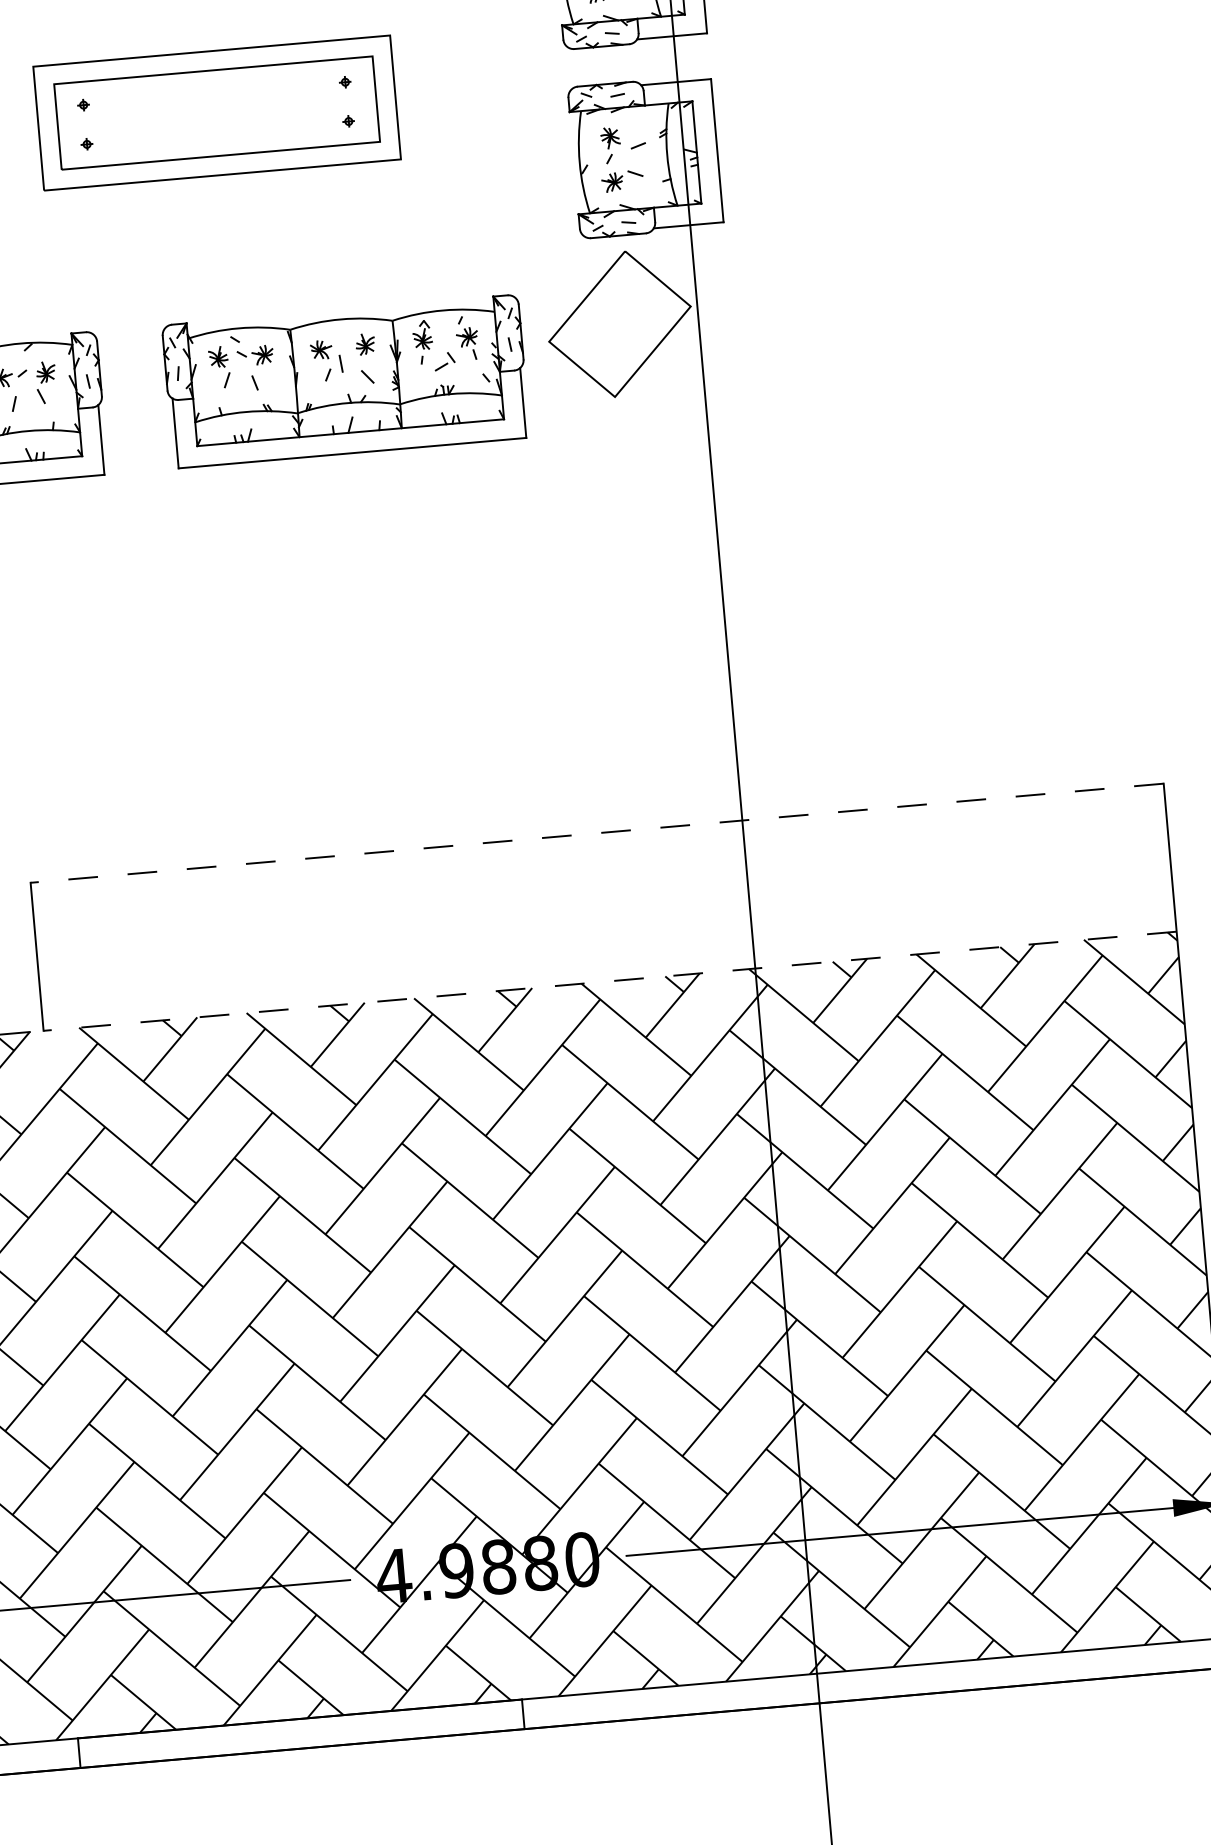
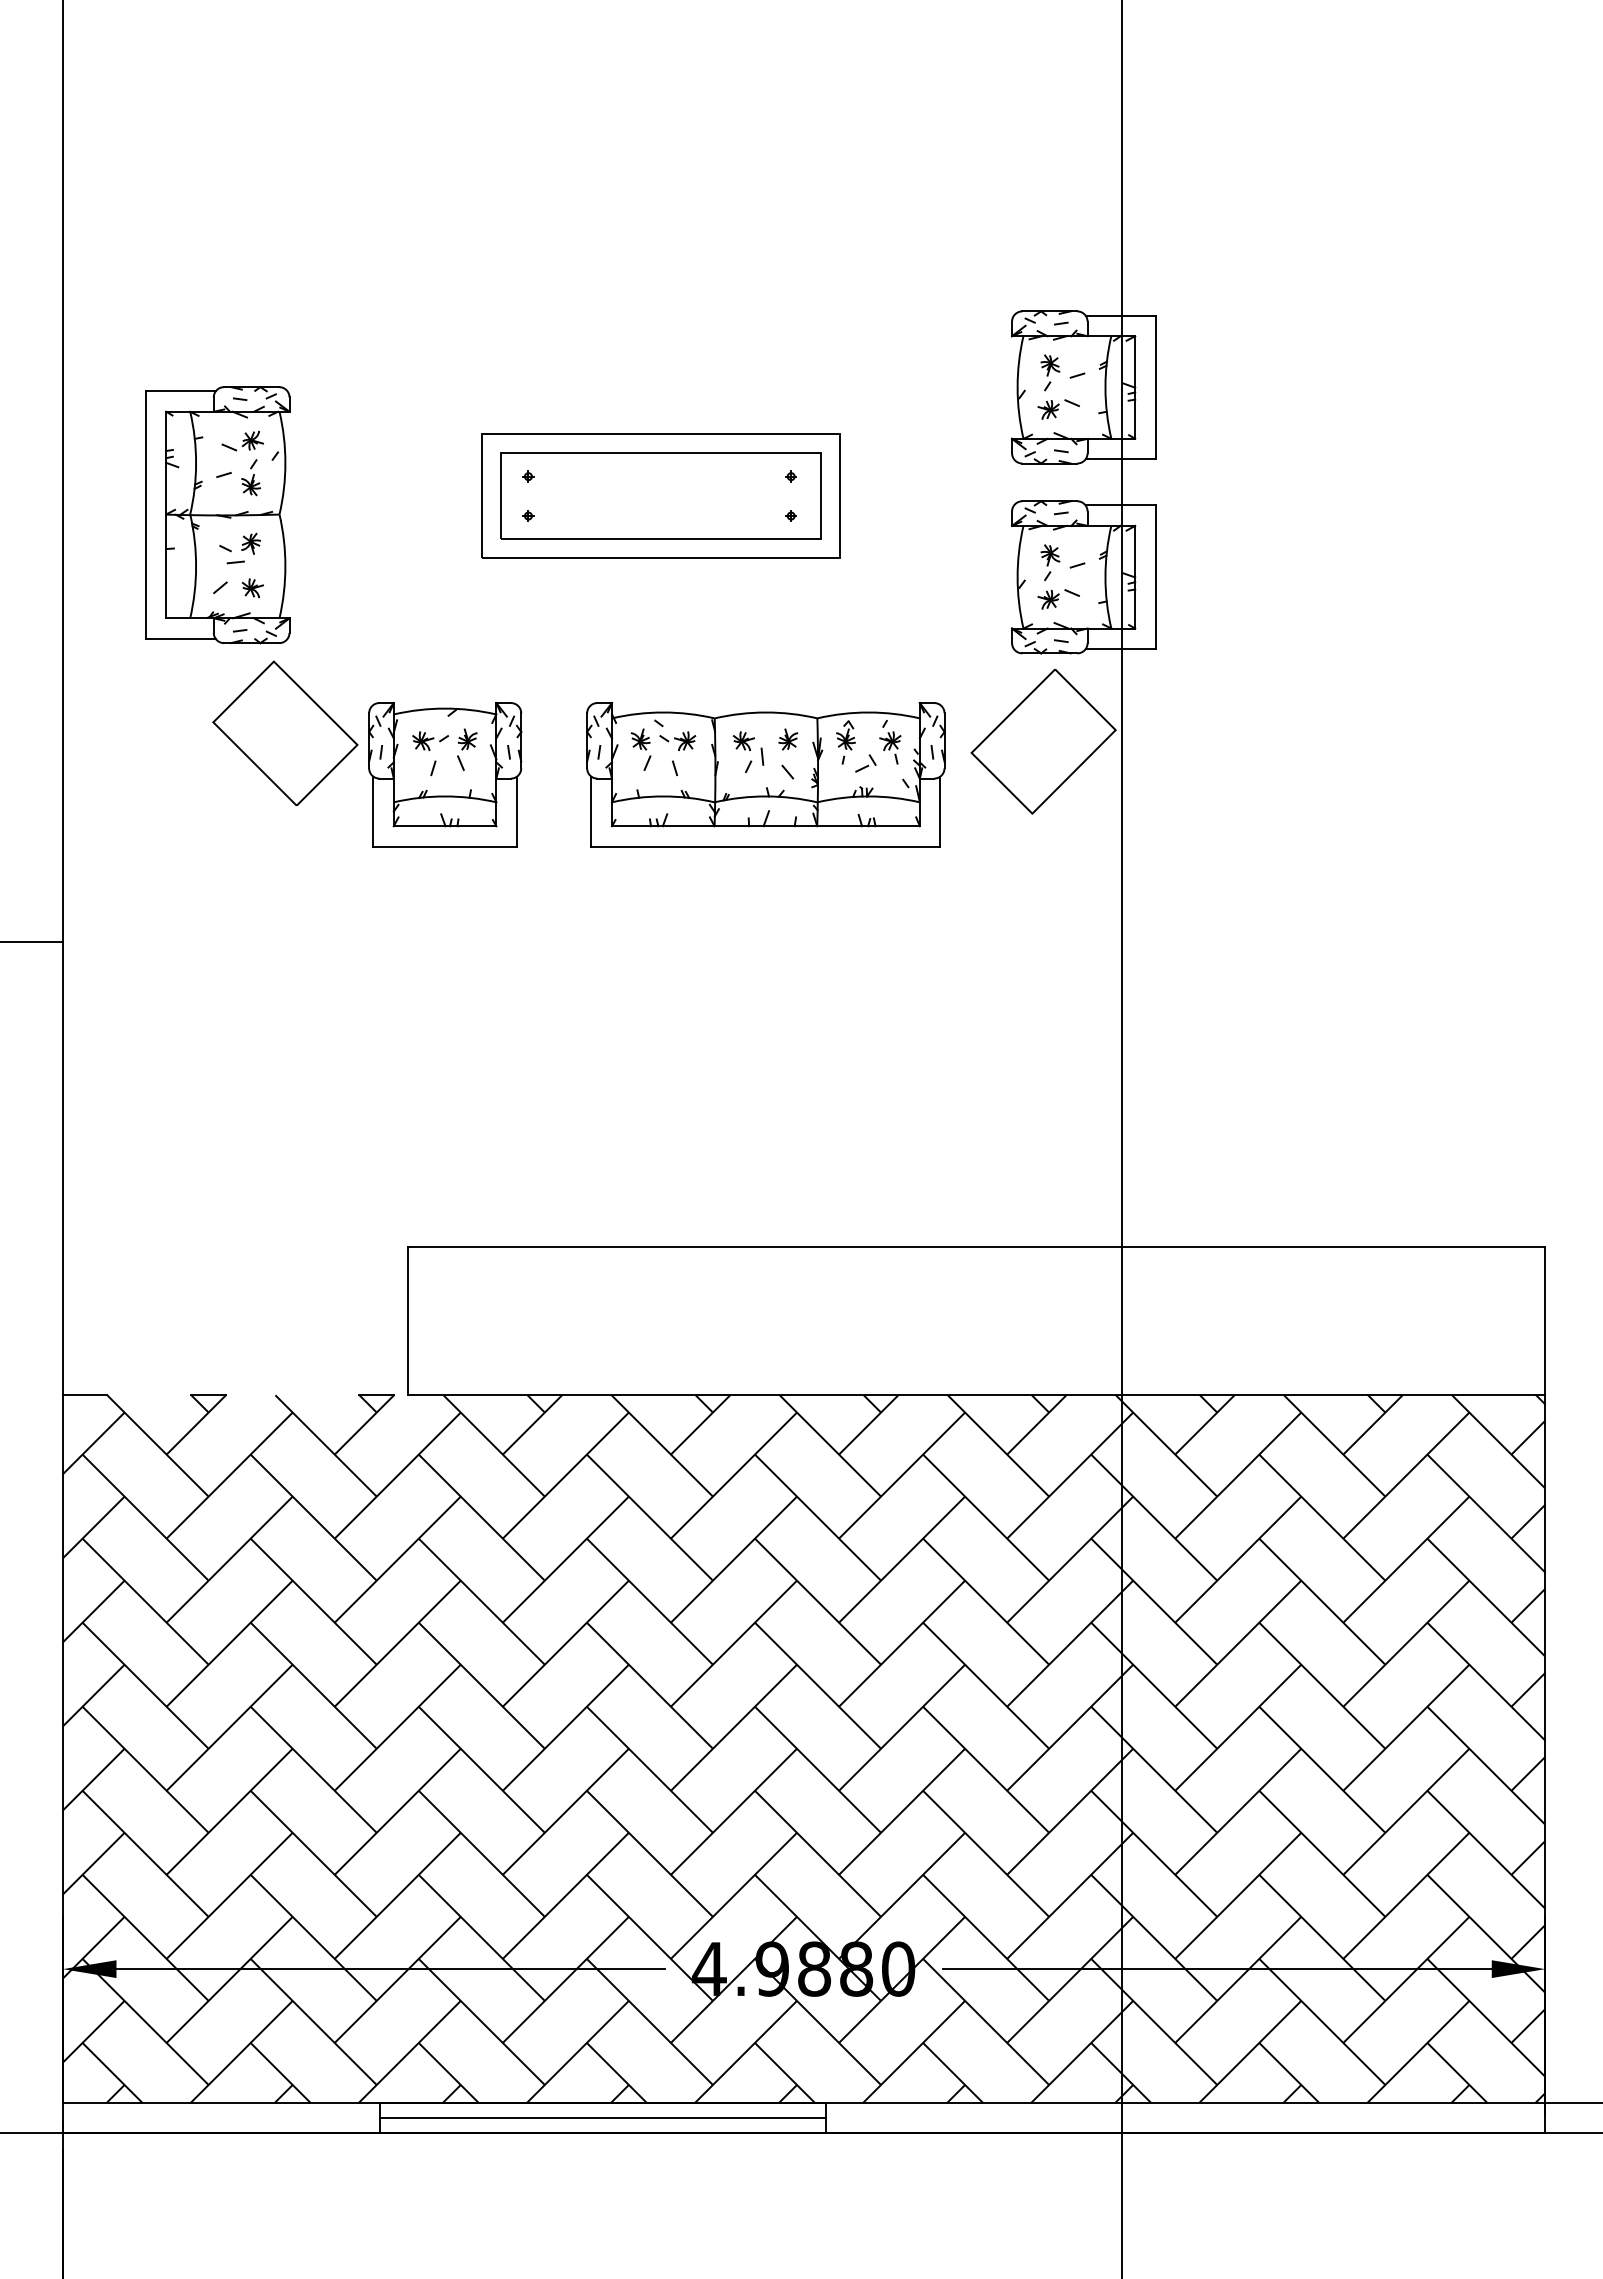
line: (597, 833) -> (976, 1246), dashed -> solid
line: (610, 981) -> (976, 1395), dashed -> solid
line: (301, 1734) -> (603, 2118), added

